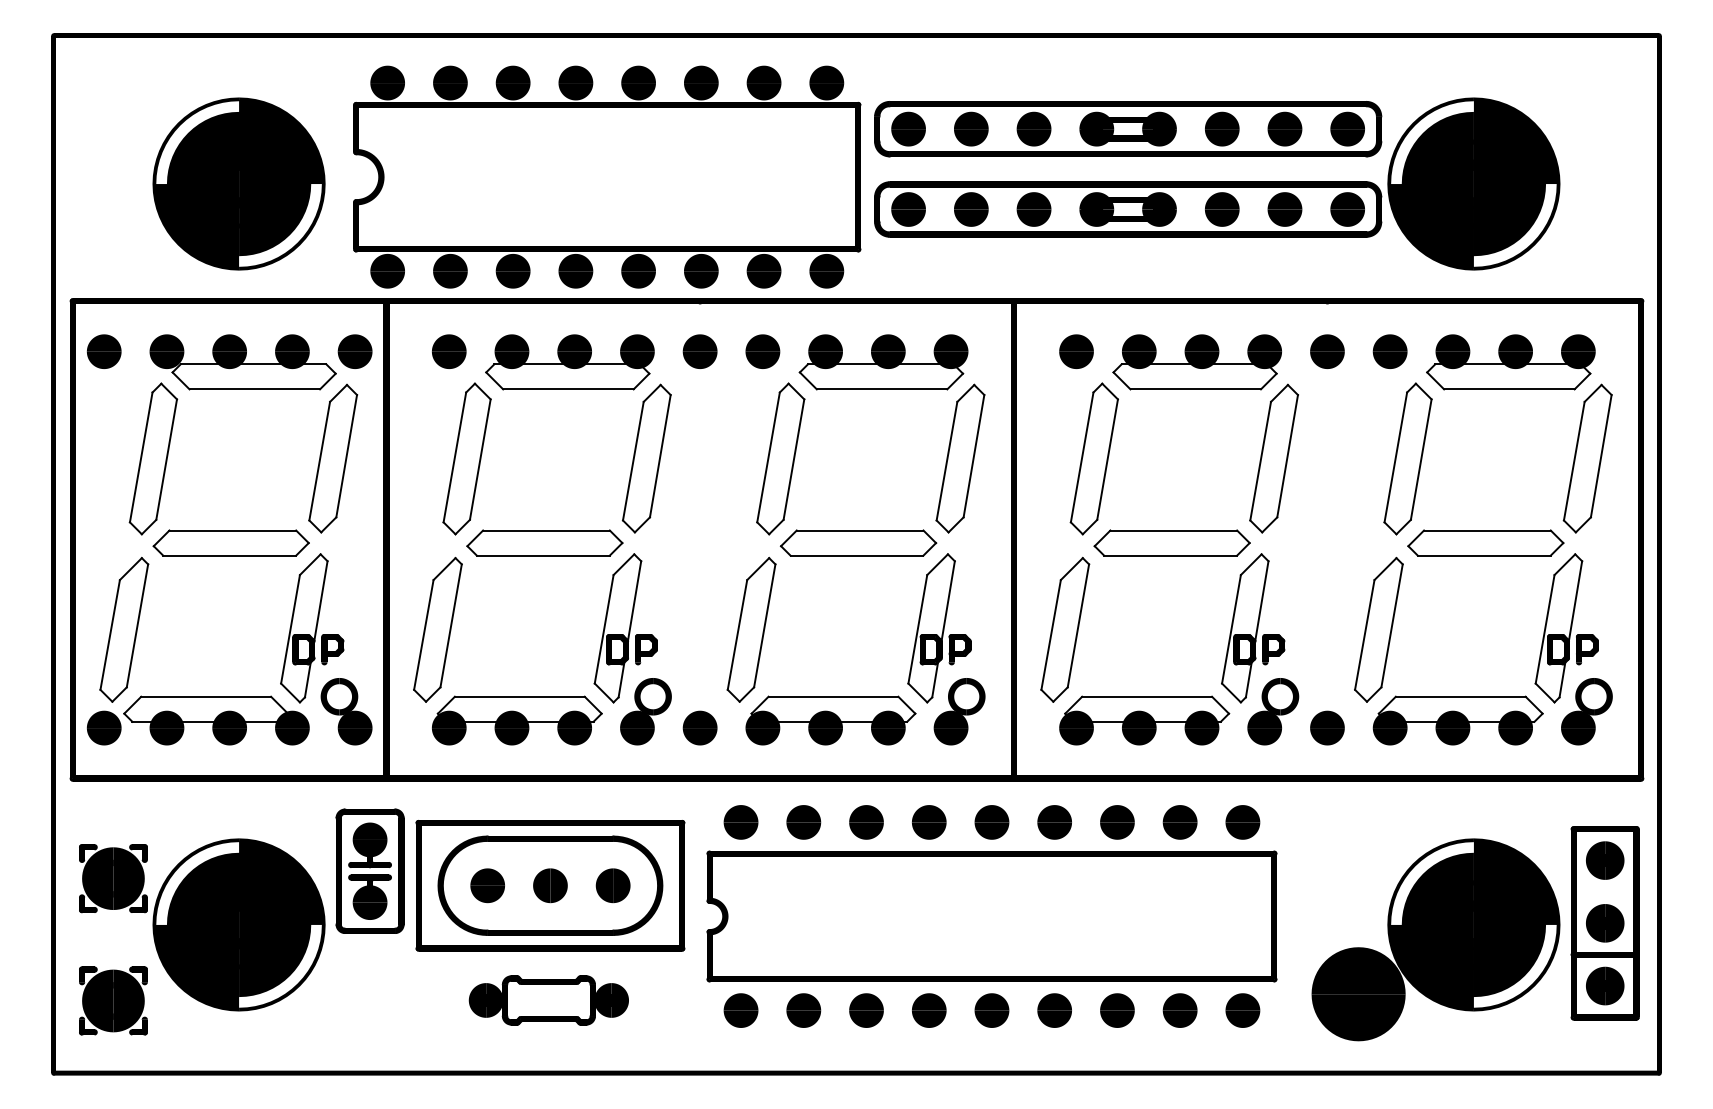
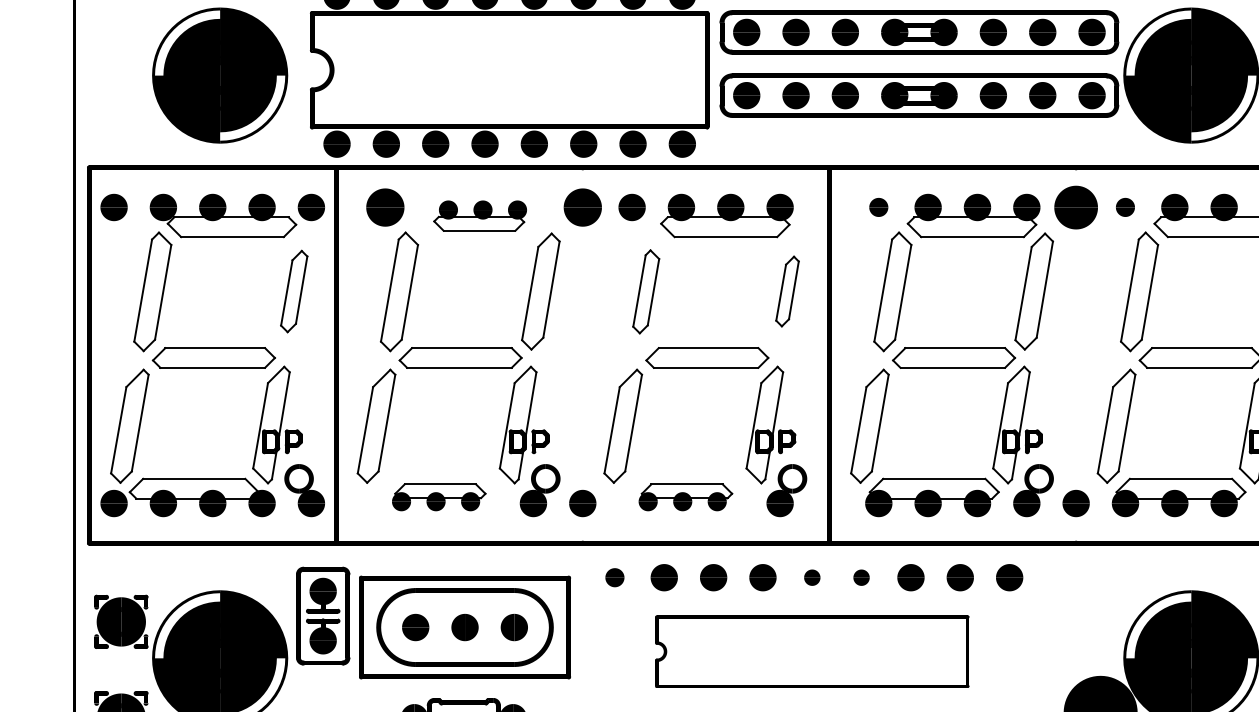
part: (449, 351) -> (385, 207), size x1.4
part: (699, 351) -> (582, 207), size x1.4
part: (1076, 351) -> (878, 207), size x0.7
part: (1327, 351) -> (1076, 207), size x1.6
part: (1389, 351) -> (1124, 207), size x0.7
part: (569, 362) -> (480, 215), size x0.7
part: (333, 458) -> (294, 291), size x0.7
part: (780, 458) -> (645, 291), size x0.7
part: (960, 458) -> (787, 291), size x0.6
part: (517, 720) -> (439, 497), size x0.7
part: (830, 720) -> (685, 497), size x0.7
part: (740, 822) -> (614, 577), size x0.7
part: (991, 822) -> (811, 577), size x0.6
part: (1054, 822) -> (861, 577), size x0.6
part: (991, 916) -> (811, 651), size x0.7

